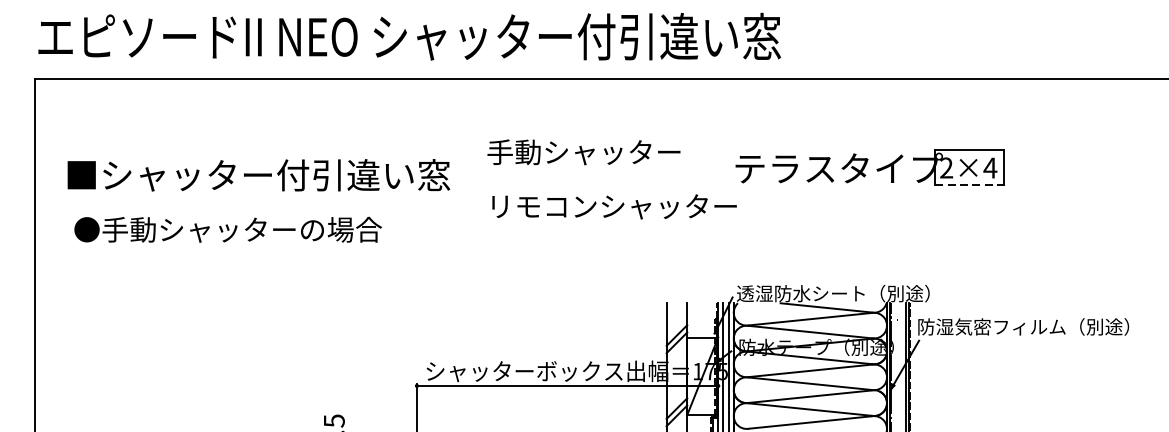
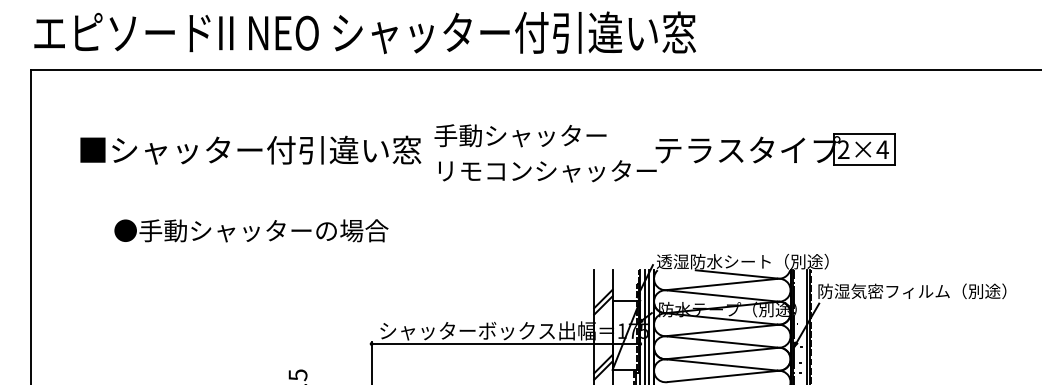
text: (258, 174) -> (250, 149), moved
line: (969, 185) -> (864, 165), dashed -> solid
text: (614, 207) -> (547, 171), moved
text: (228, 229) -> (251, 230), moved

